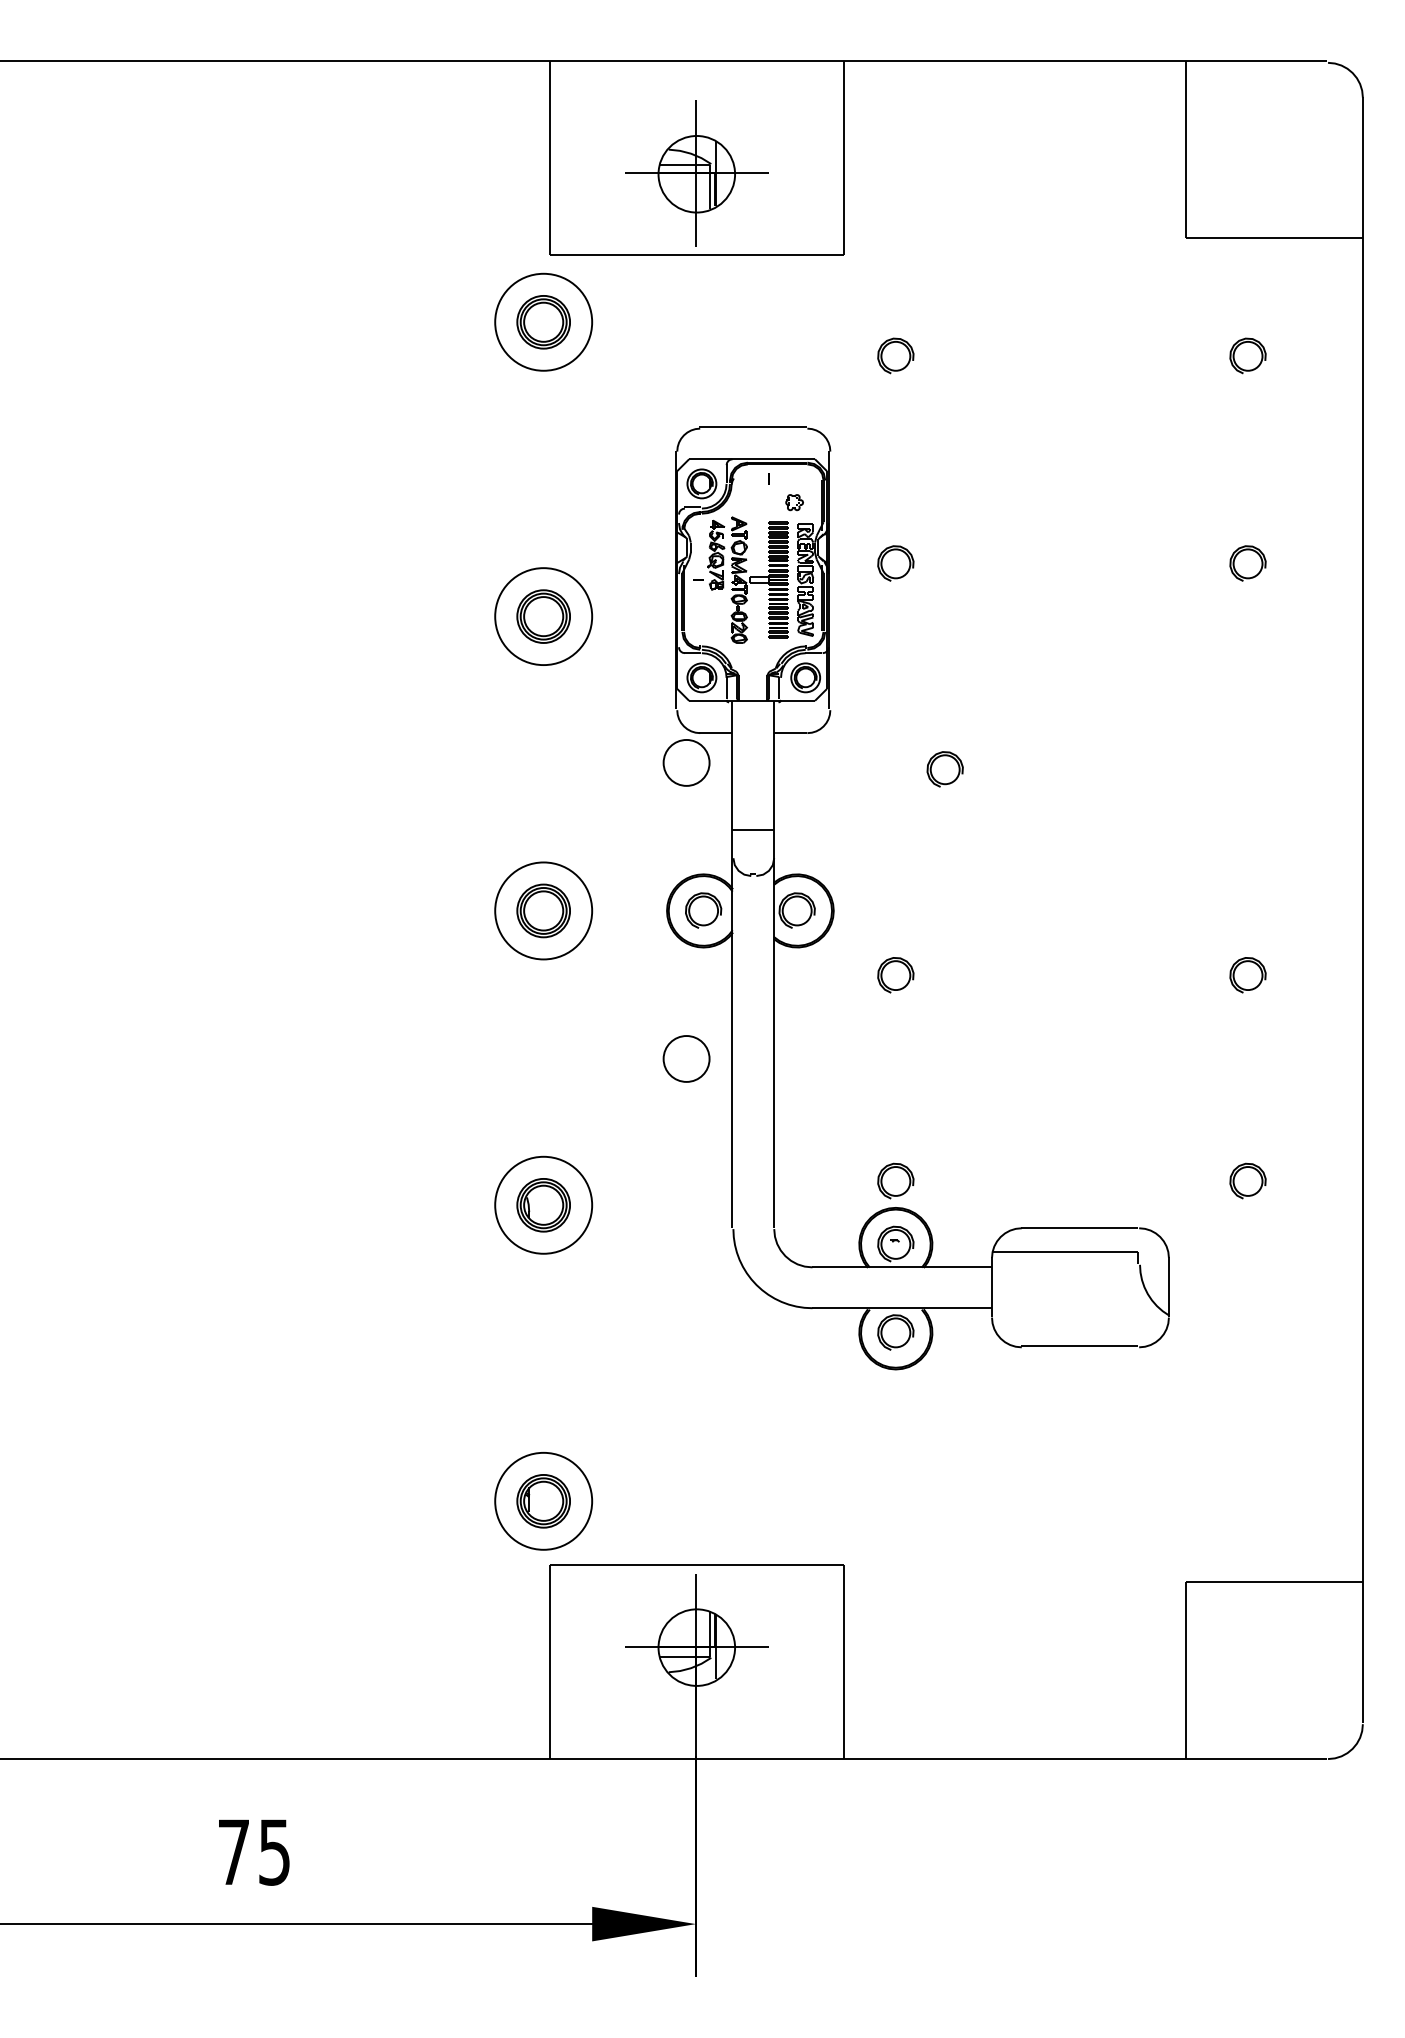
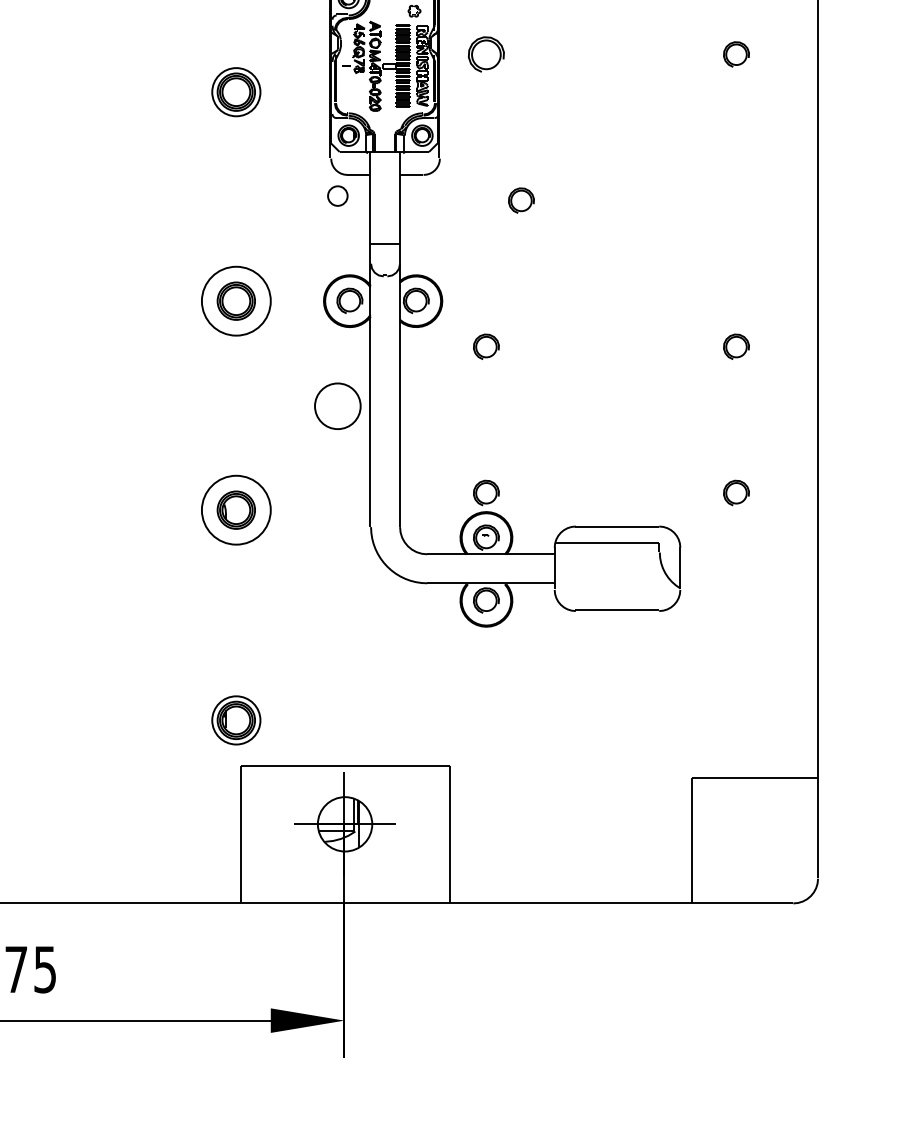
part: (895, 563) -> (486, 54), size x1.4
circle: (543, 616) -> (236, 92), size x0.7
circle: (686, 762) -> (337, 195), size x0.6
circle: (686, 1058) -> (337, 405), size x1.4
circle: (543, 1500) -> (236, 719), size x0.7

